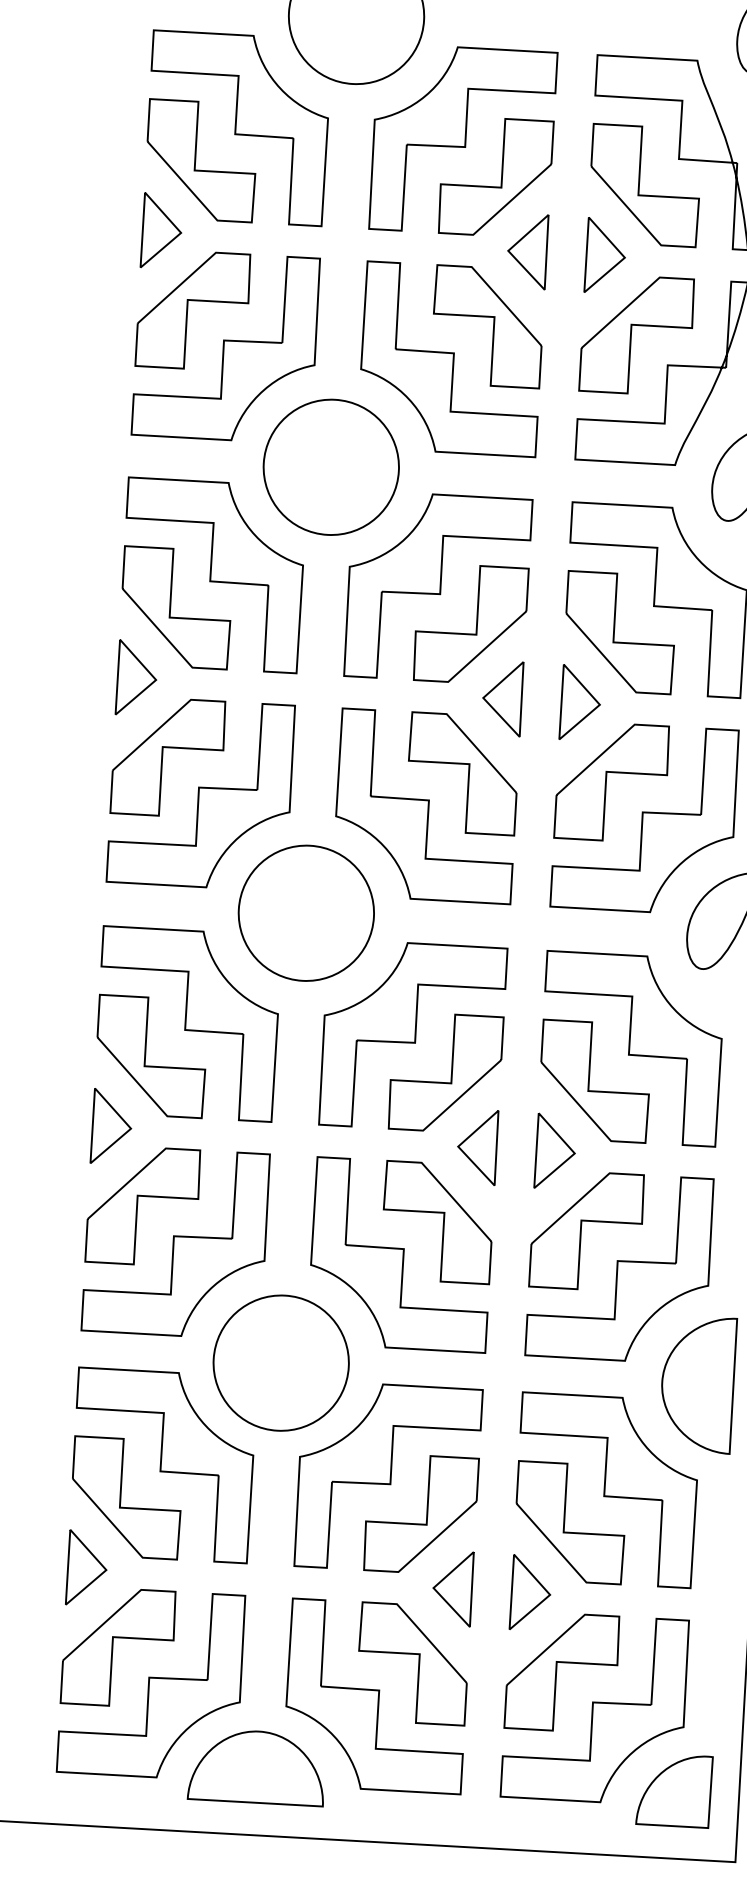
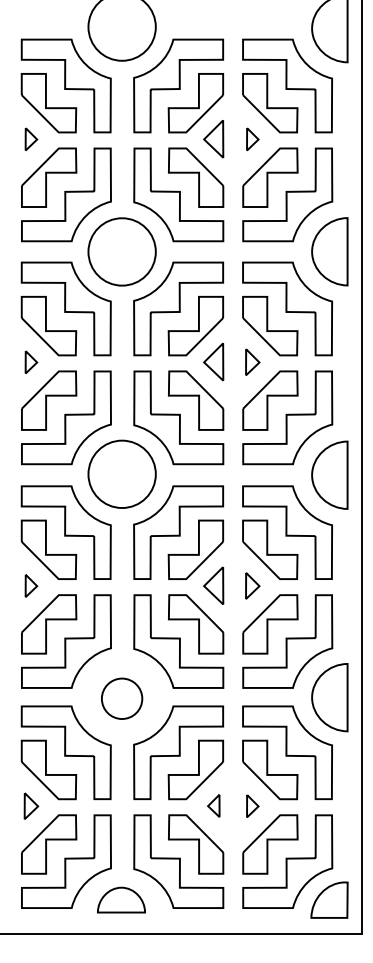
part: (162, 231) -> (31, 139), size x0.6
part: (605, 256) -> (252, 139), size x0.6
part: (137, 678) -> (31, 362), size x0.6
part: (580, 703) -> (252, 362), size x0.7
part: (112, 1126) -> (31, 585), size x0.6
part: (555, 1150) -> (252, 585), size x0.7
part: (279, 1362) -> (121, 698), size x0.6
part: (87, 1569) -> (31, 806), size x0.7
part: (452, 1587) -> (213, 805), size x0.6
part: (530, 1594) -> (252, 806), size x0.6
part: (257, 1765) -> (121, 899), size x0.7

